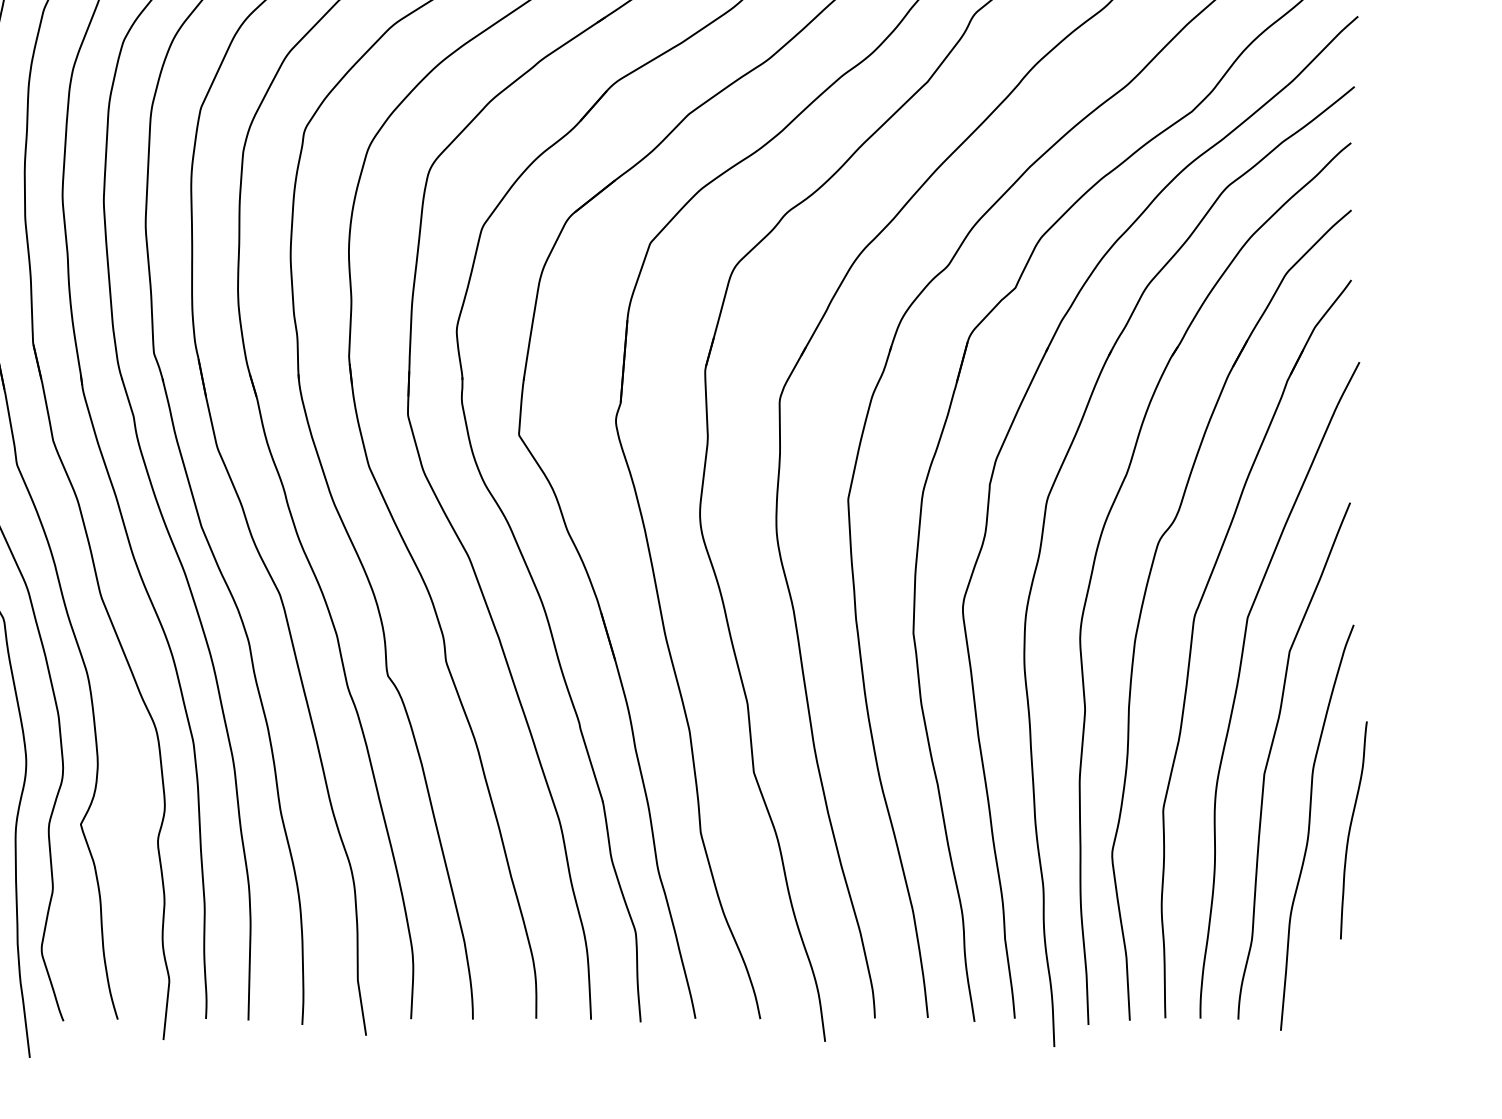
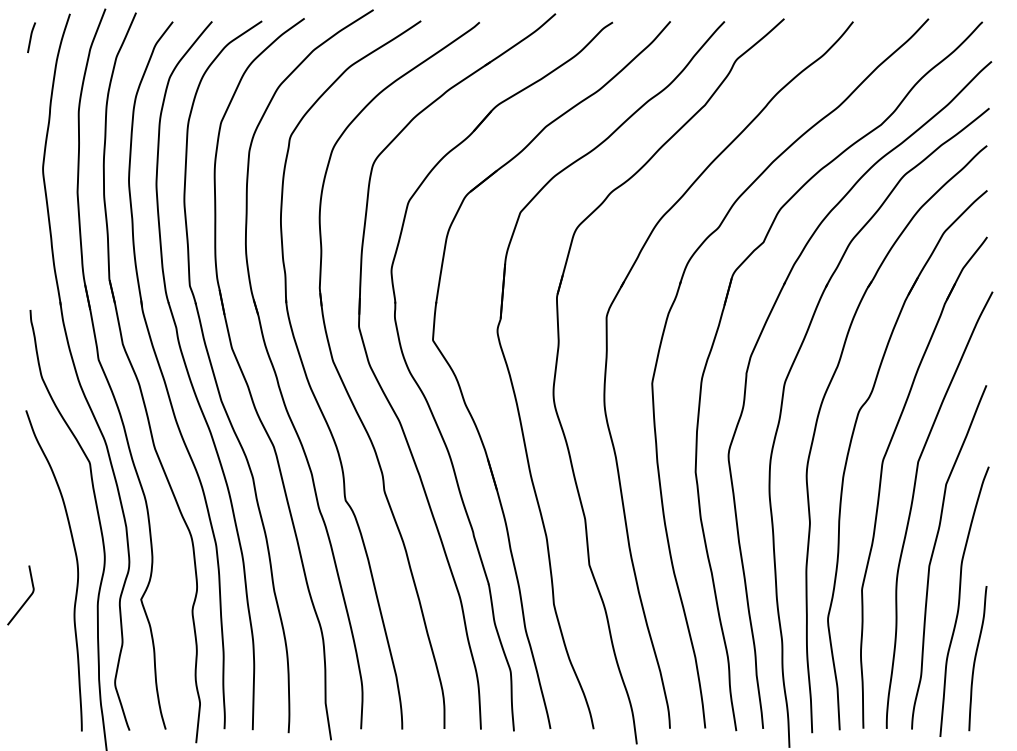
curve: (1351, 830) -> (976, 658), moved

